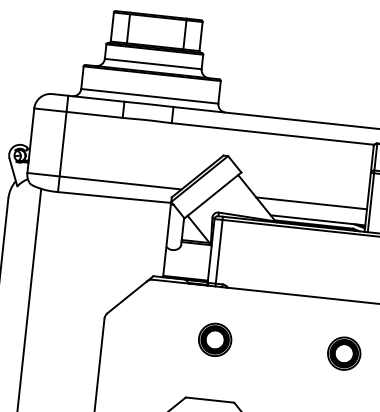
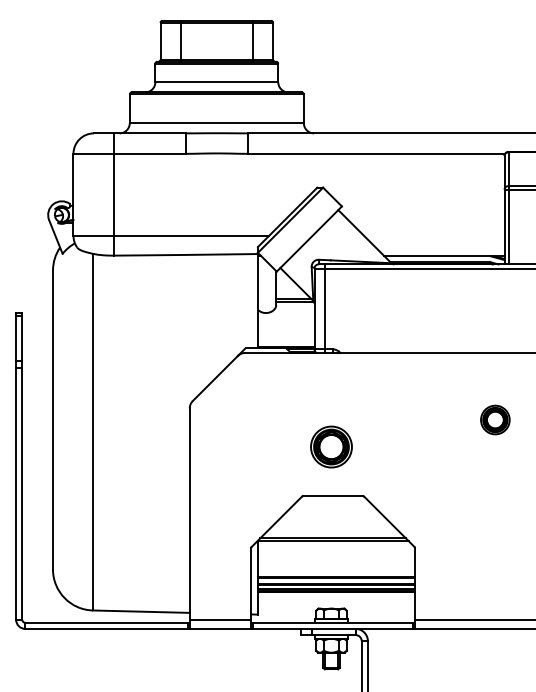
line: (311, 203) -> (433, 235), removed
part: (215, 339) -> (331, 446), moved
part: (344, 353) -> (495, 419), size x0.7

